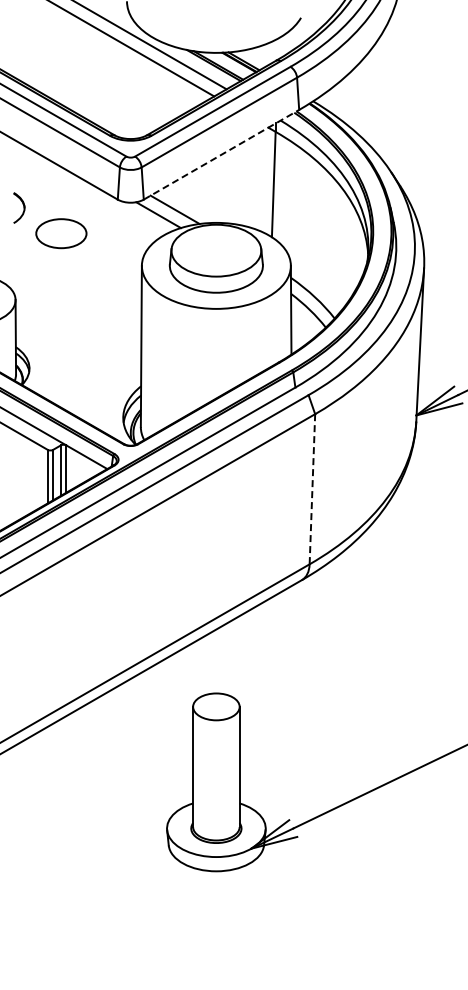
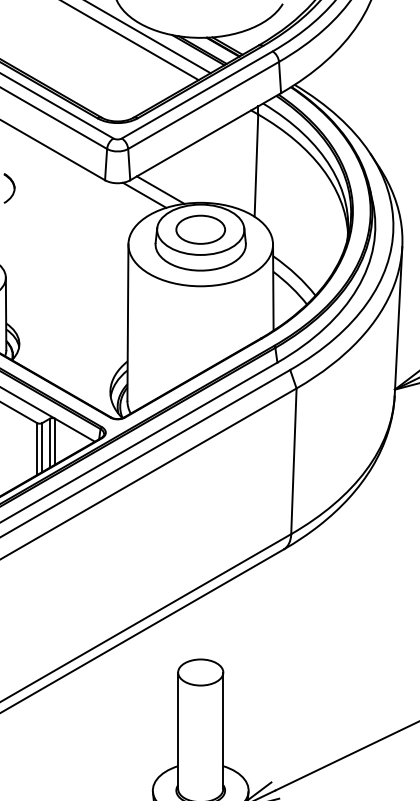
line: (221, 154) -> (205, 136), dashed -> solid
part: (61, 233) -> (200, 229), moved
line: (312, 489) -> (293, 461), dashed -> solid

